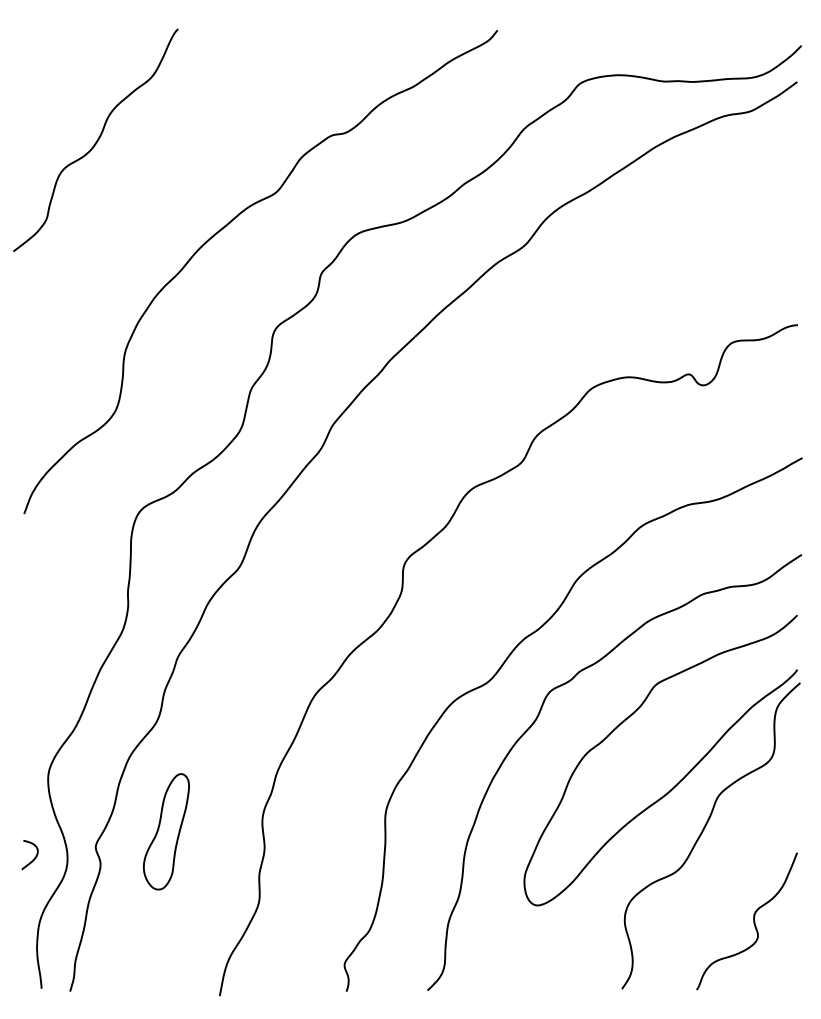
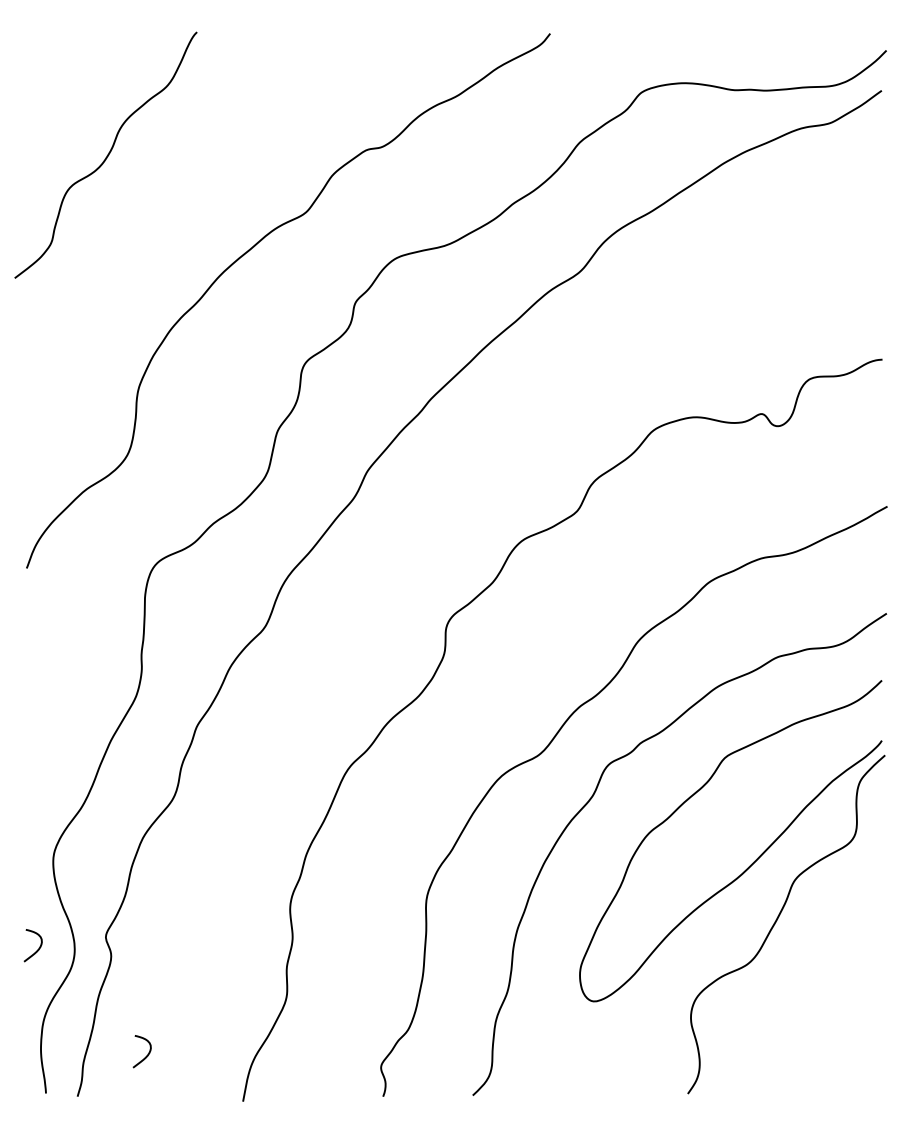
part: (165, 831) -> (183, 919), removed
curve: (753, 921) -> (833, 1019), removed
curve: (132, 954) -> (146, 1055), added

